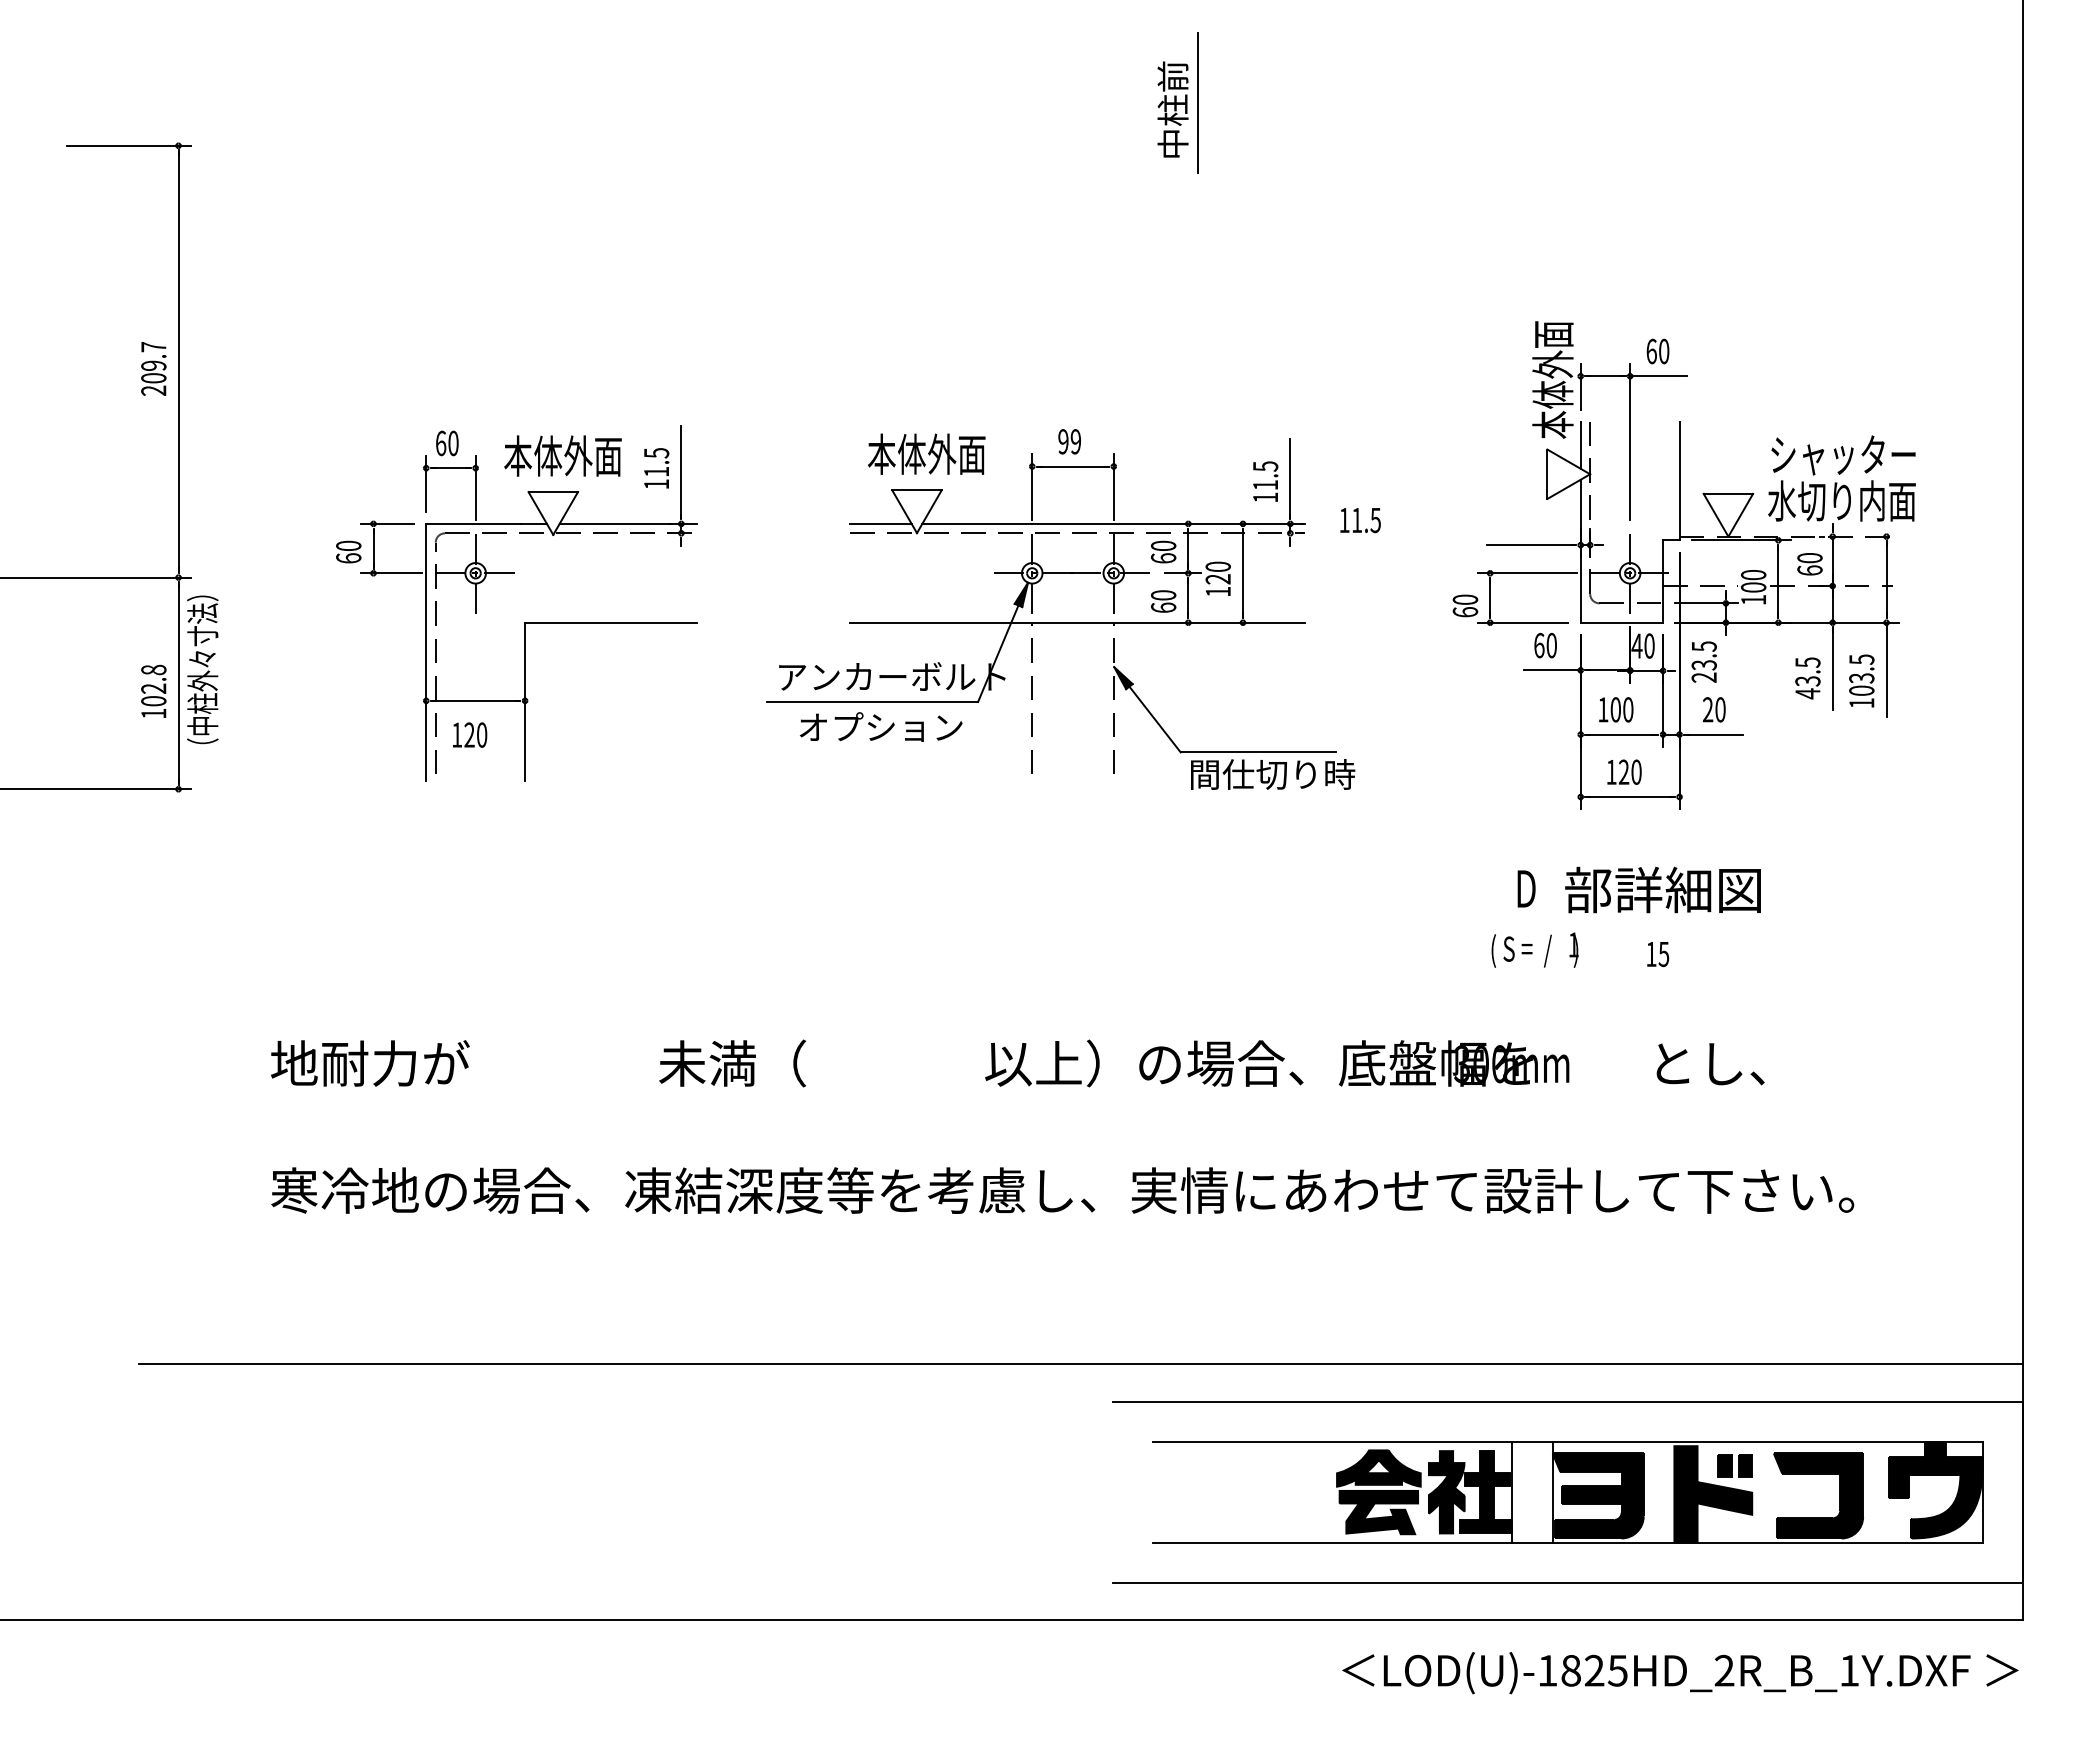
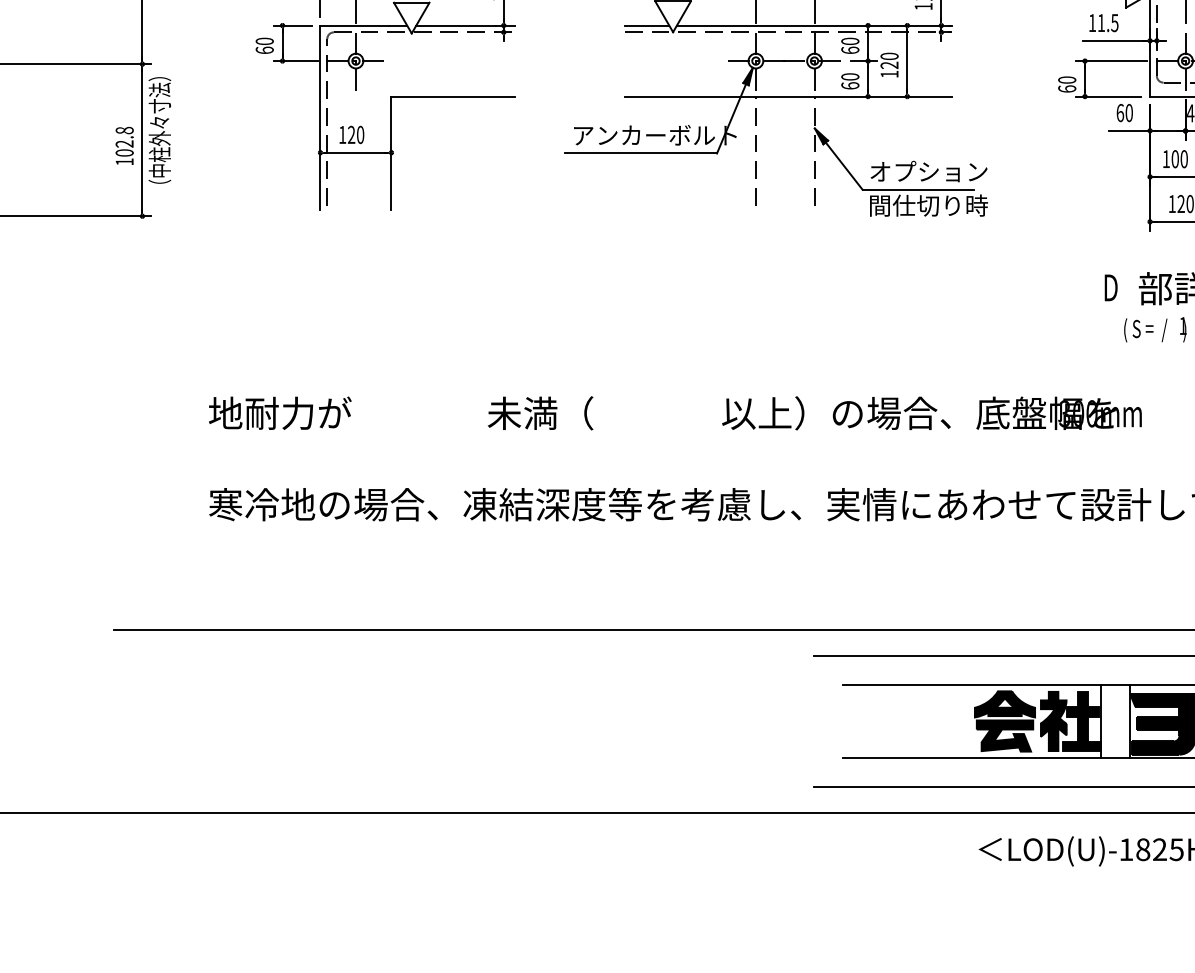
text: (1360, 520) -> (1103, 23), moved
text: (881, 726) -> (929, 171), moved
text: (470, 734) -> (352, 134), moved
text: (1534, 949) -> (1154, 329), moved

